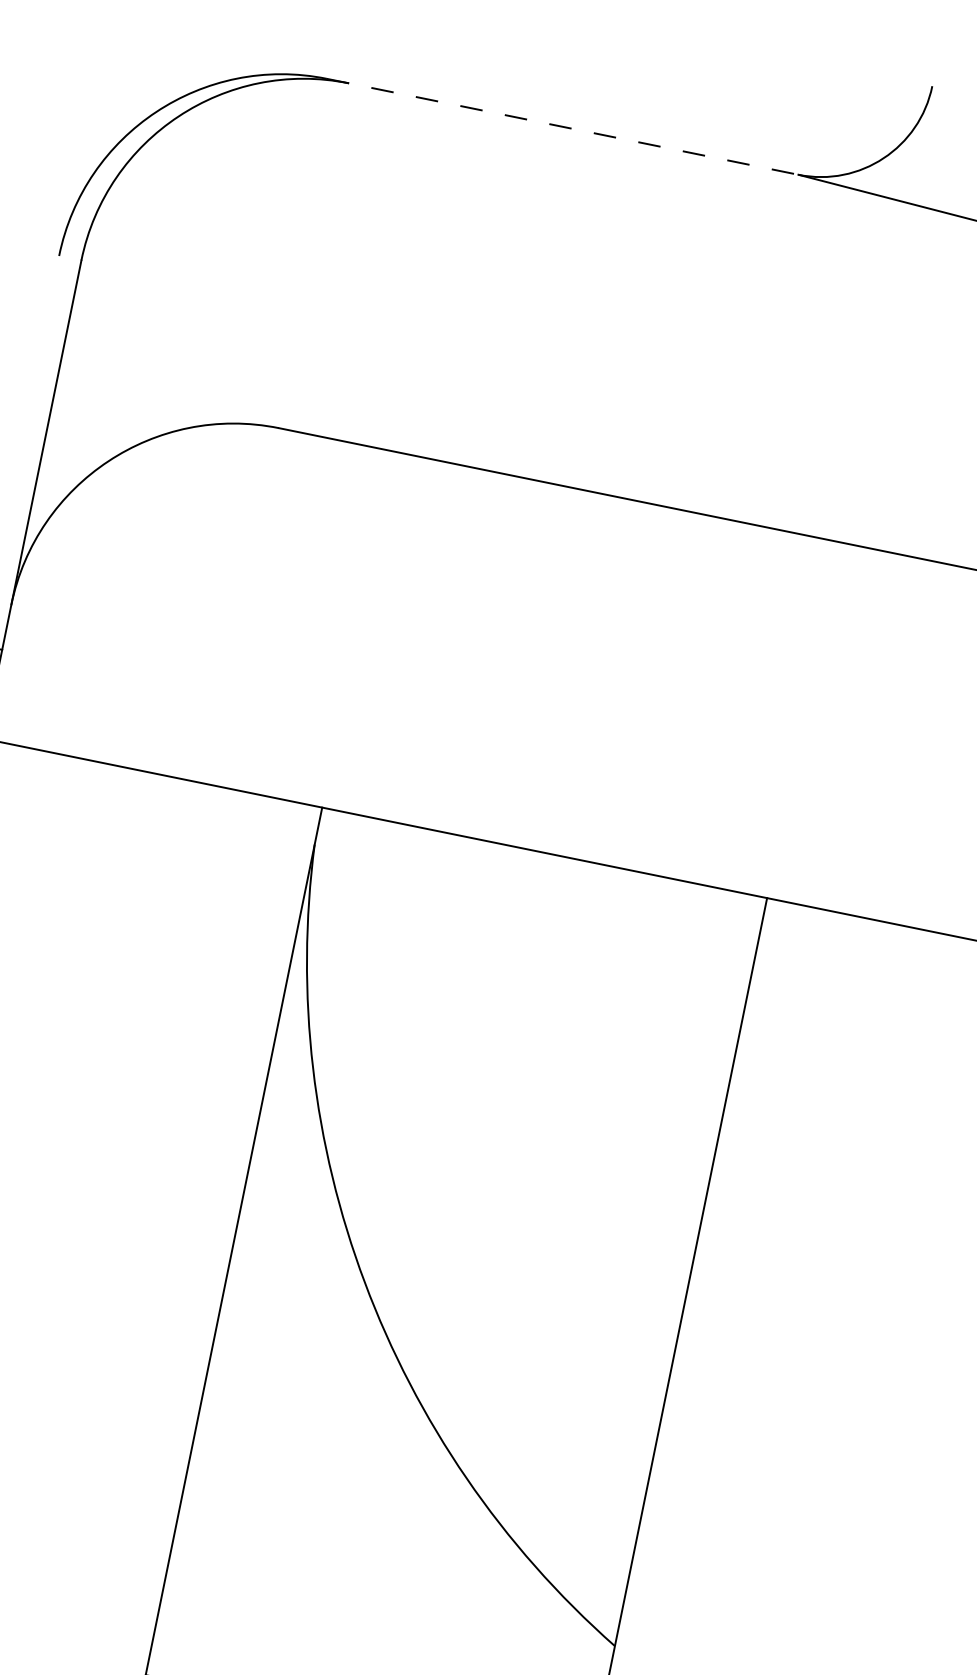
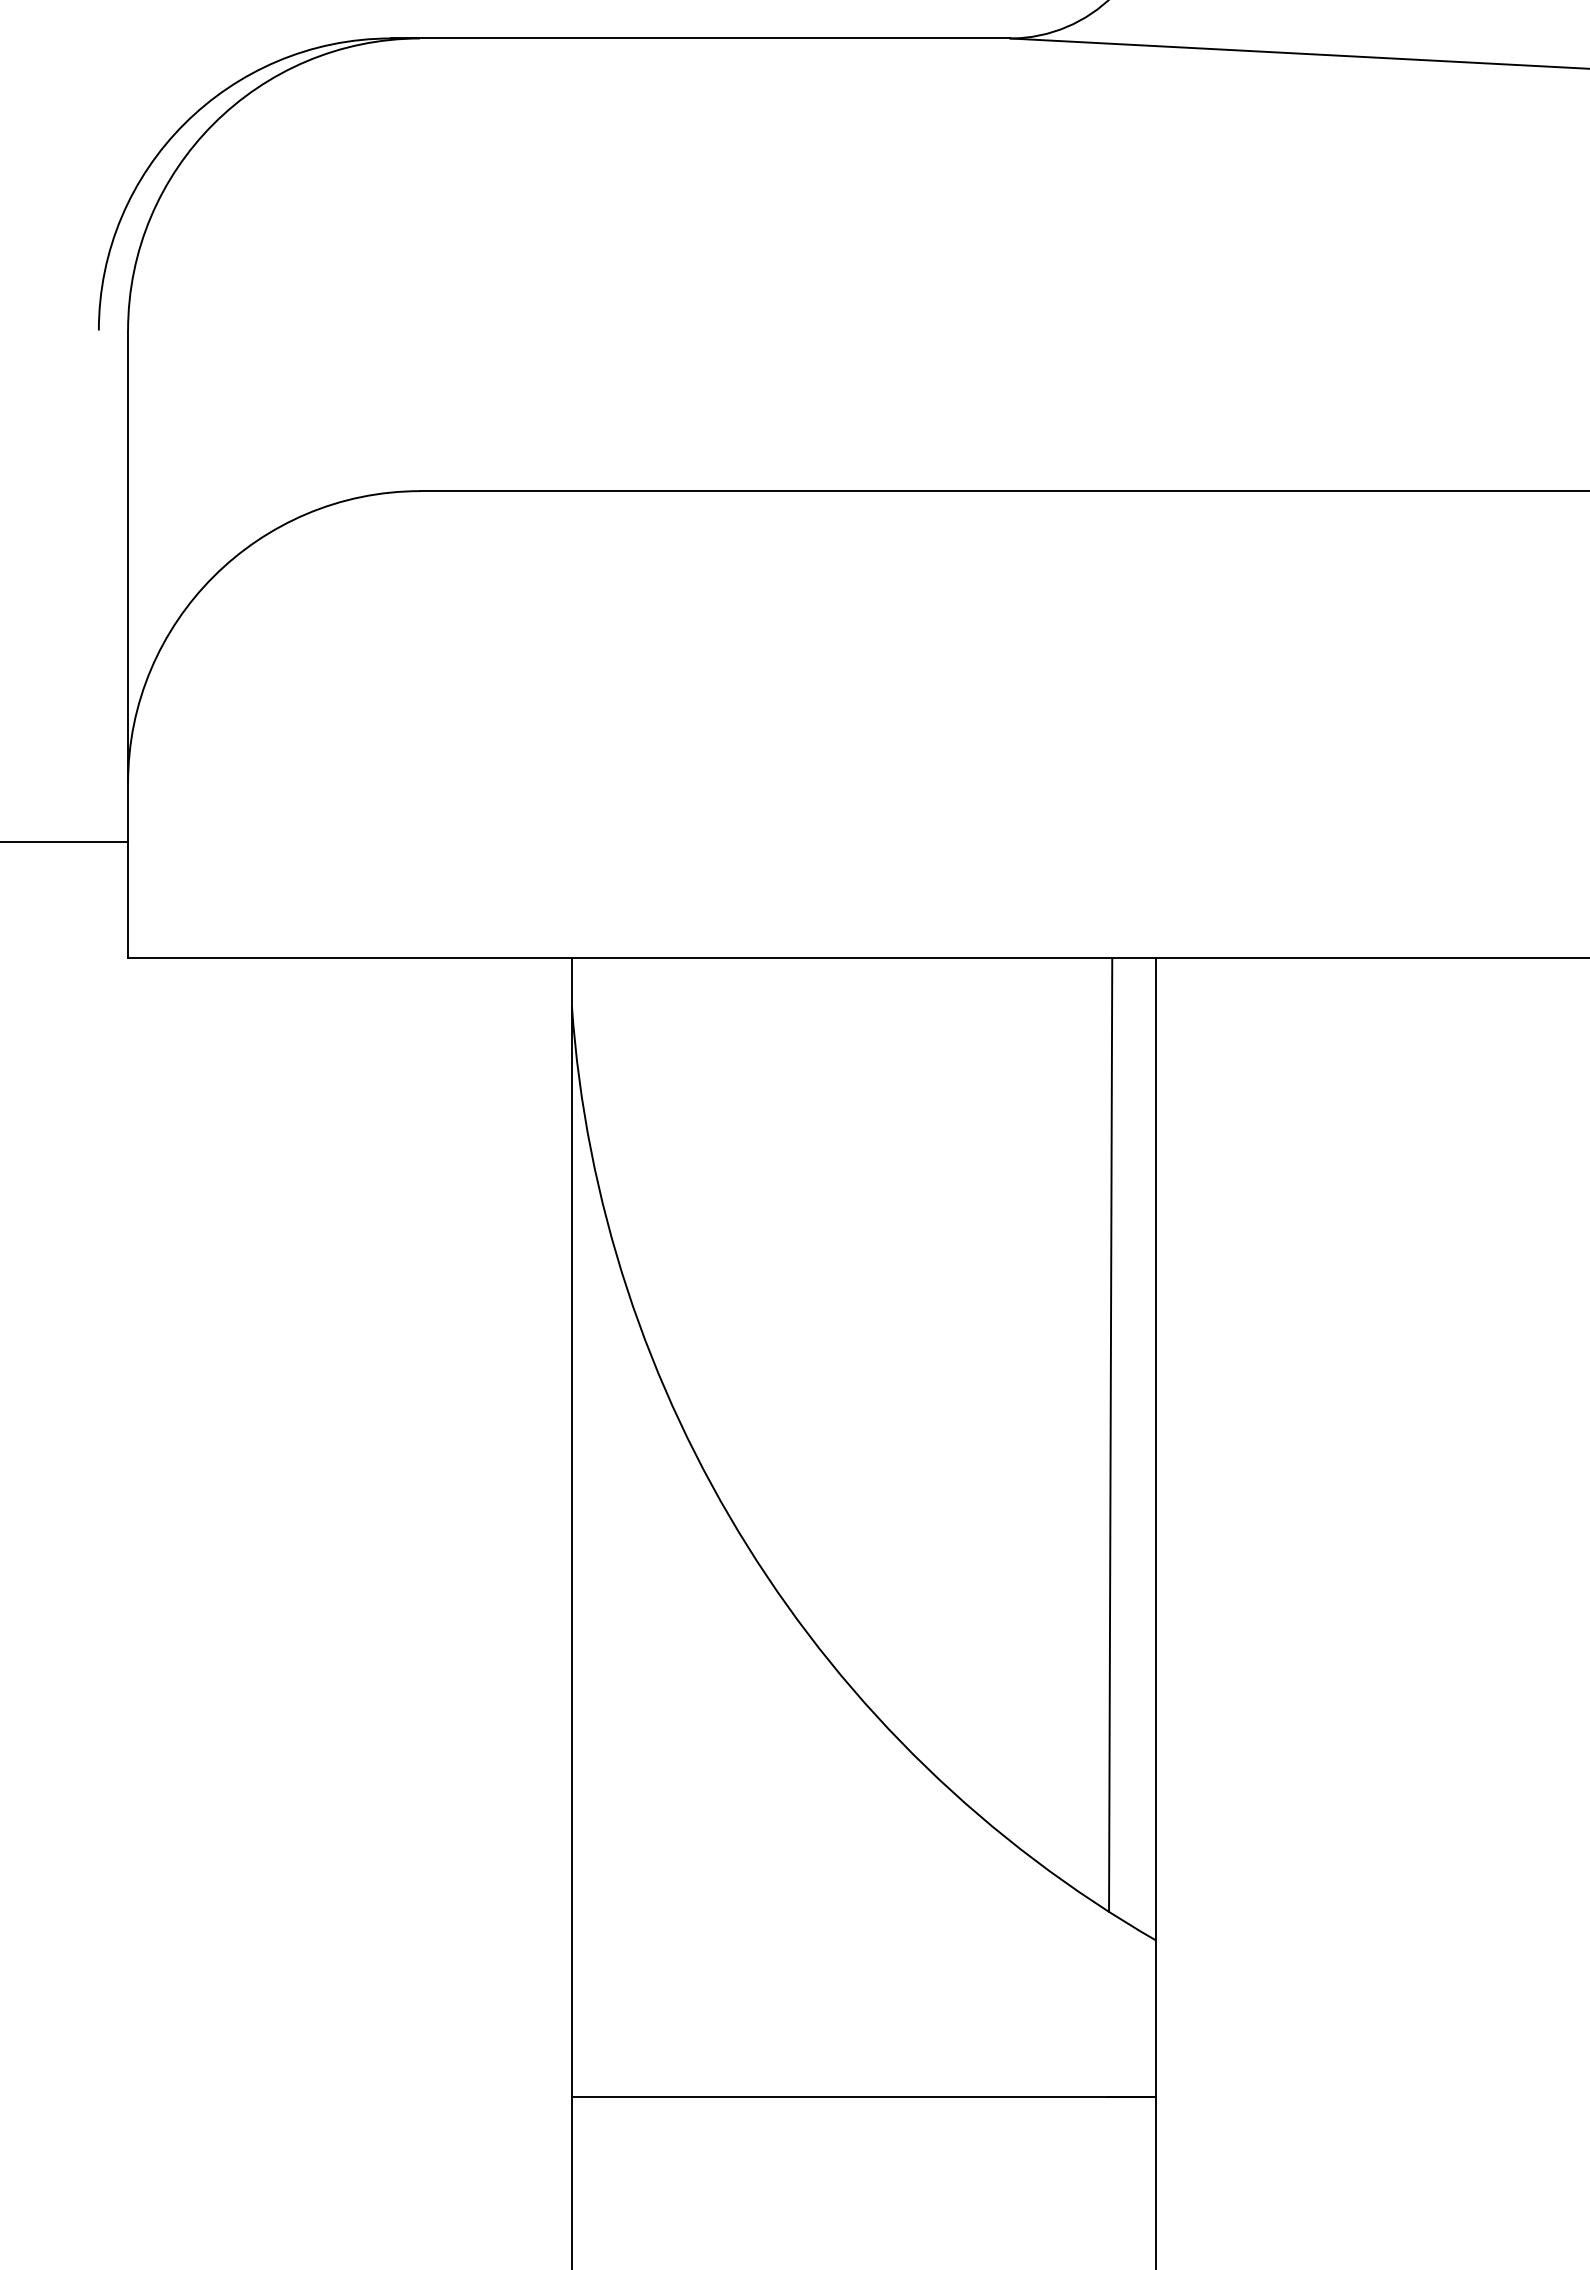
line: (562, 126) -> (700, 38), dashed -> solid
line: (658, 1253) -> (1110, 1434), added

